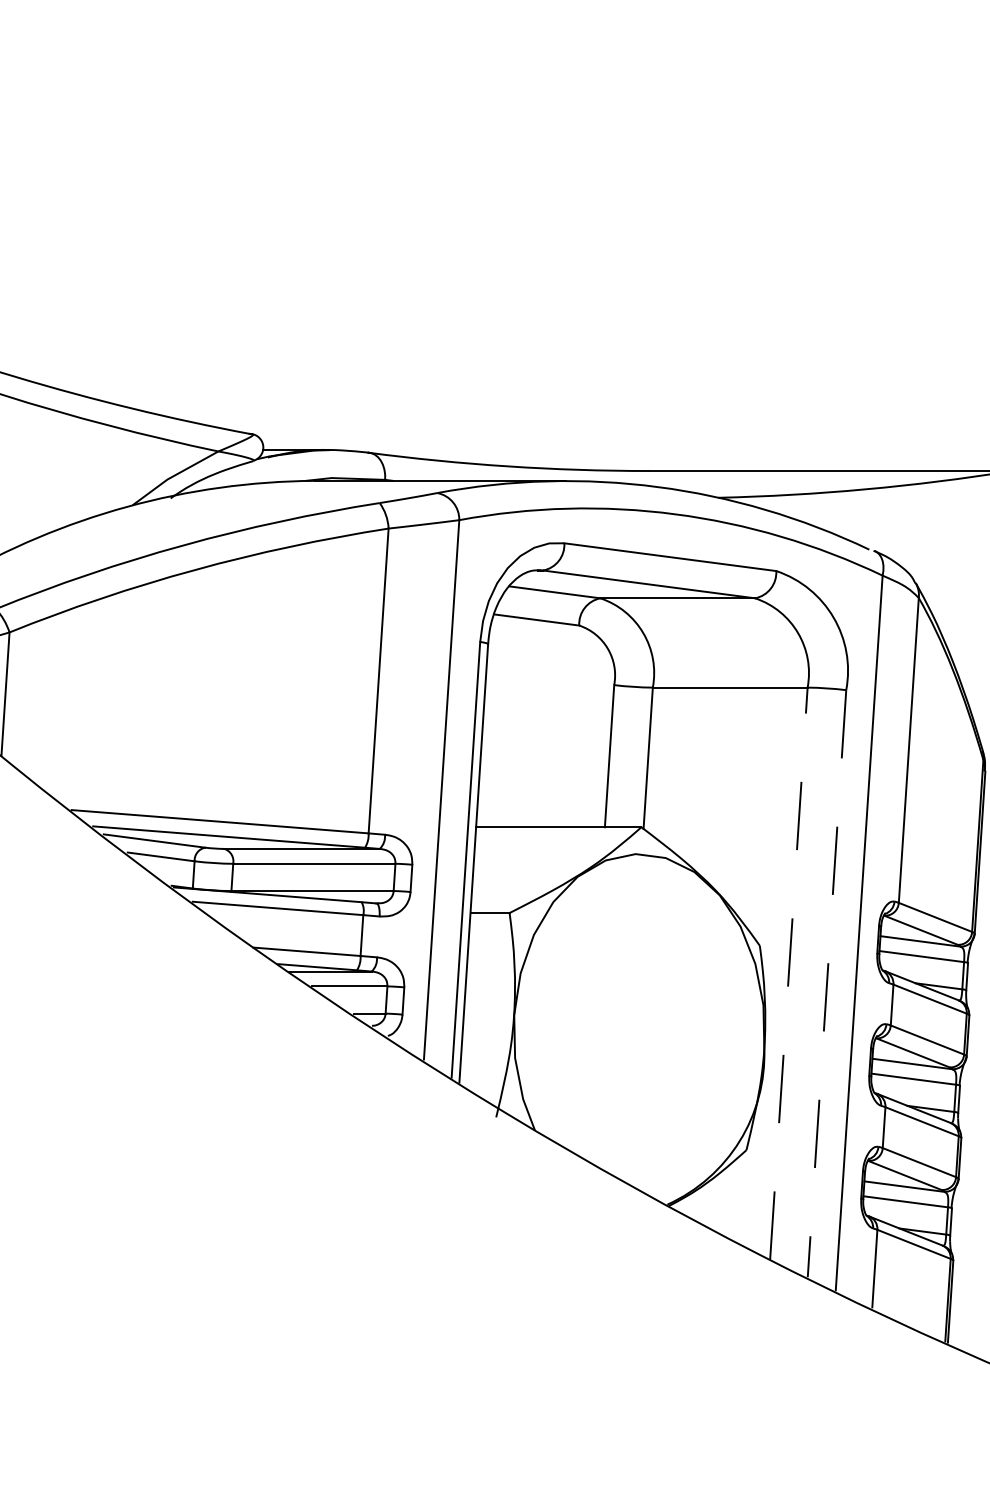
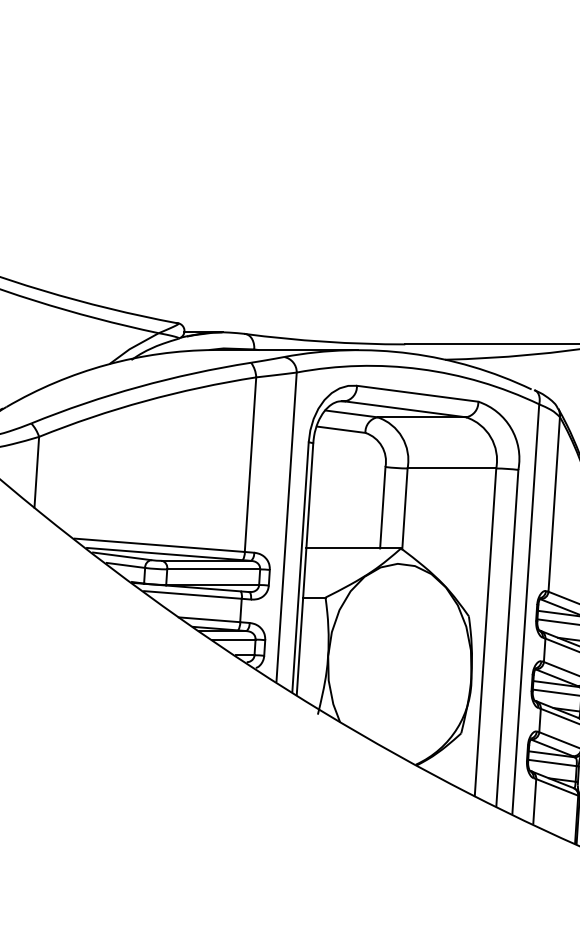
line: (788, 972) -> (485, 631), dashed -> solid
line: (827, 984) -> (507, 638), dashed -> solid

